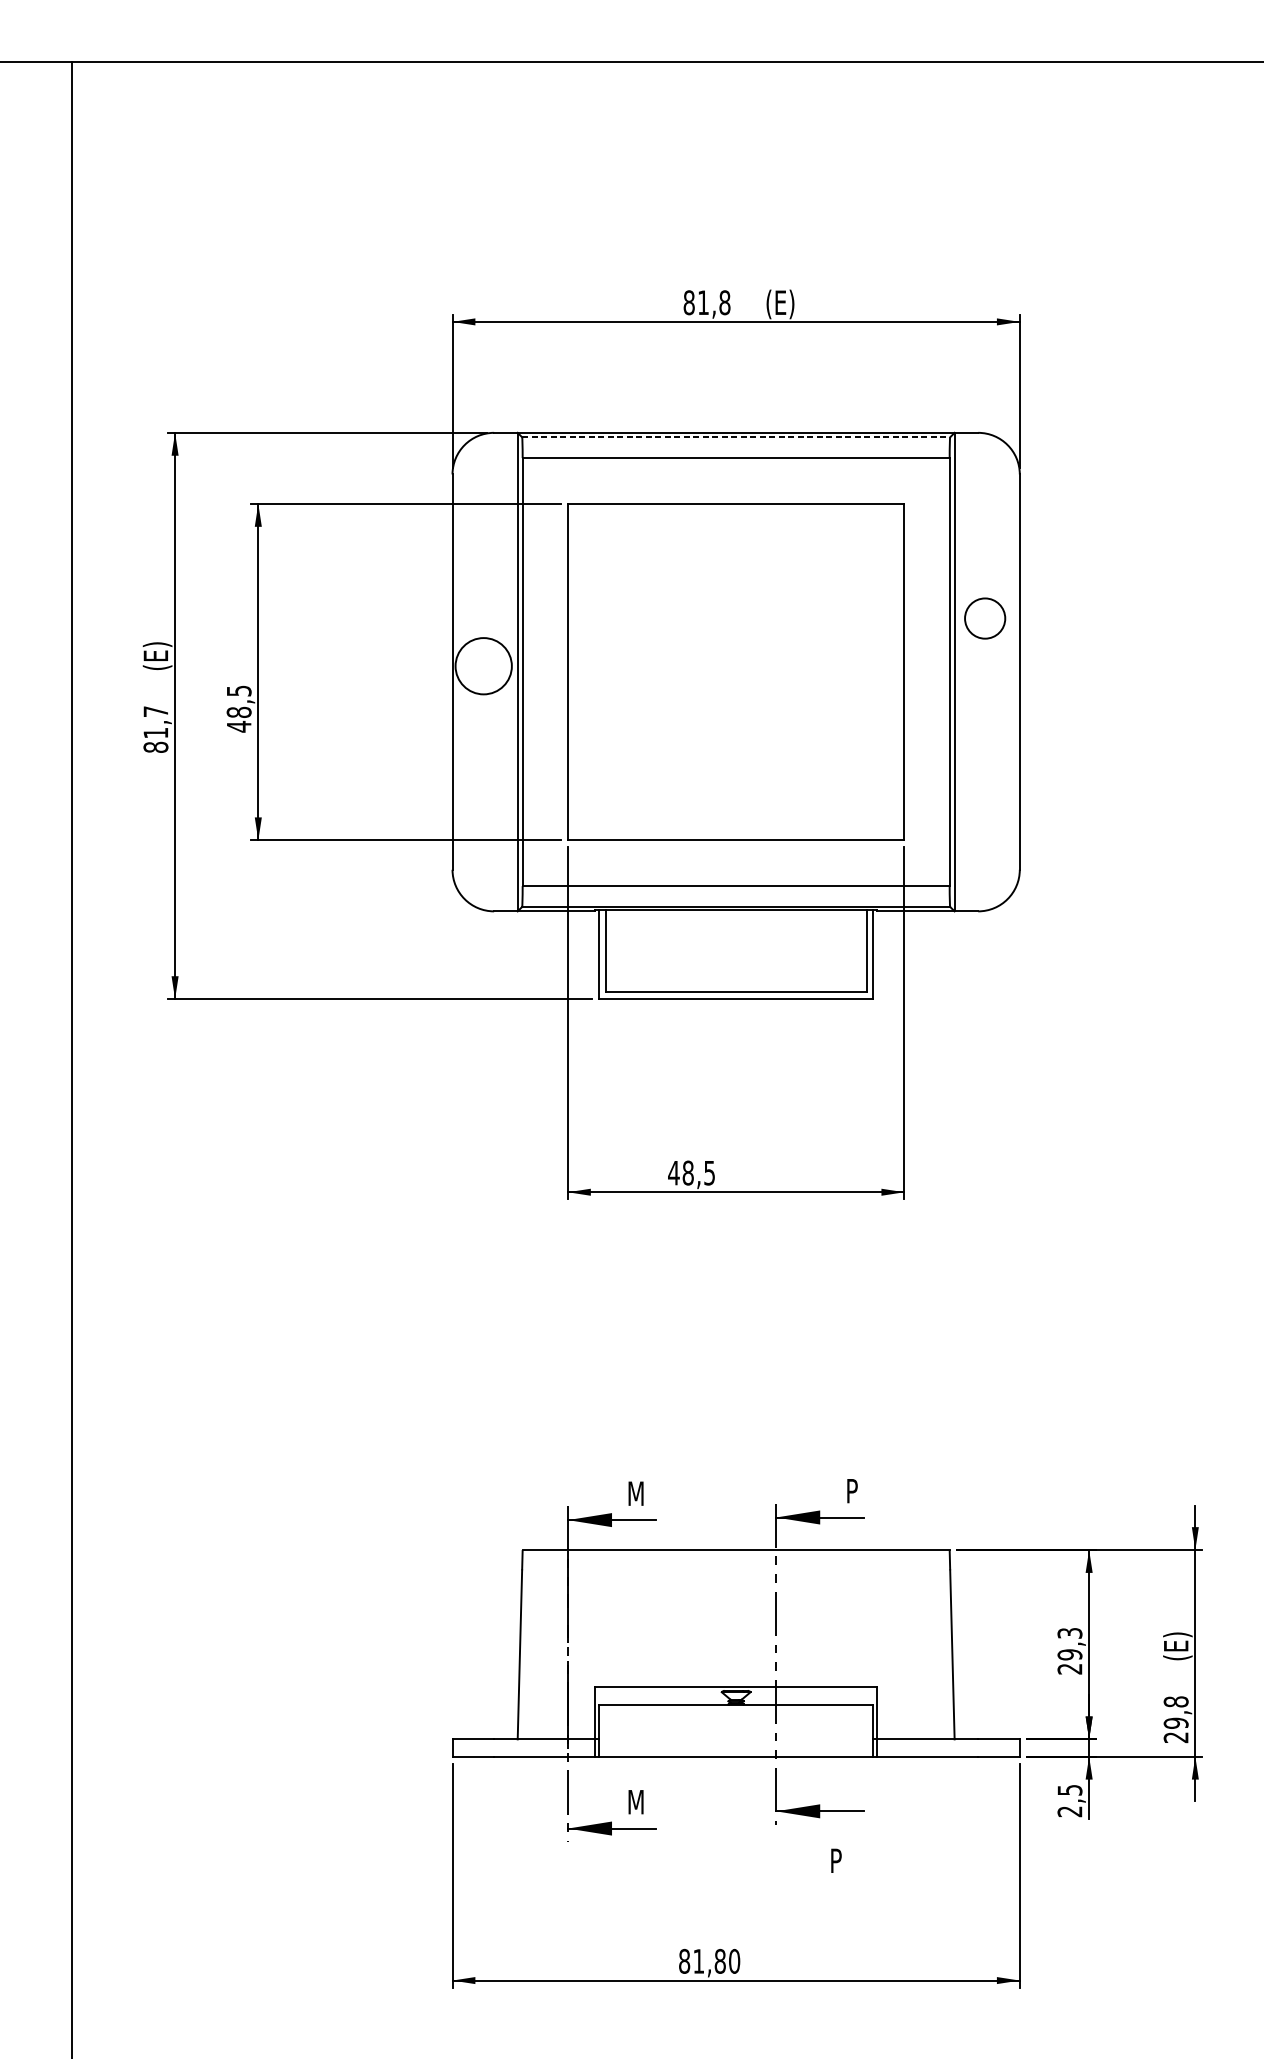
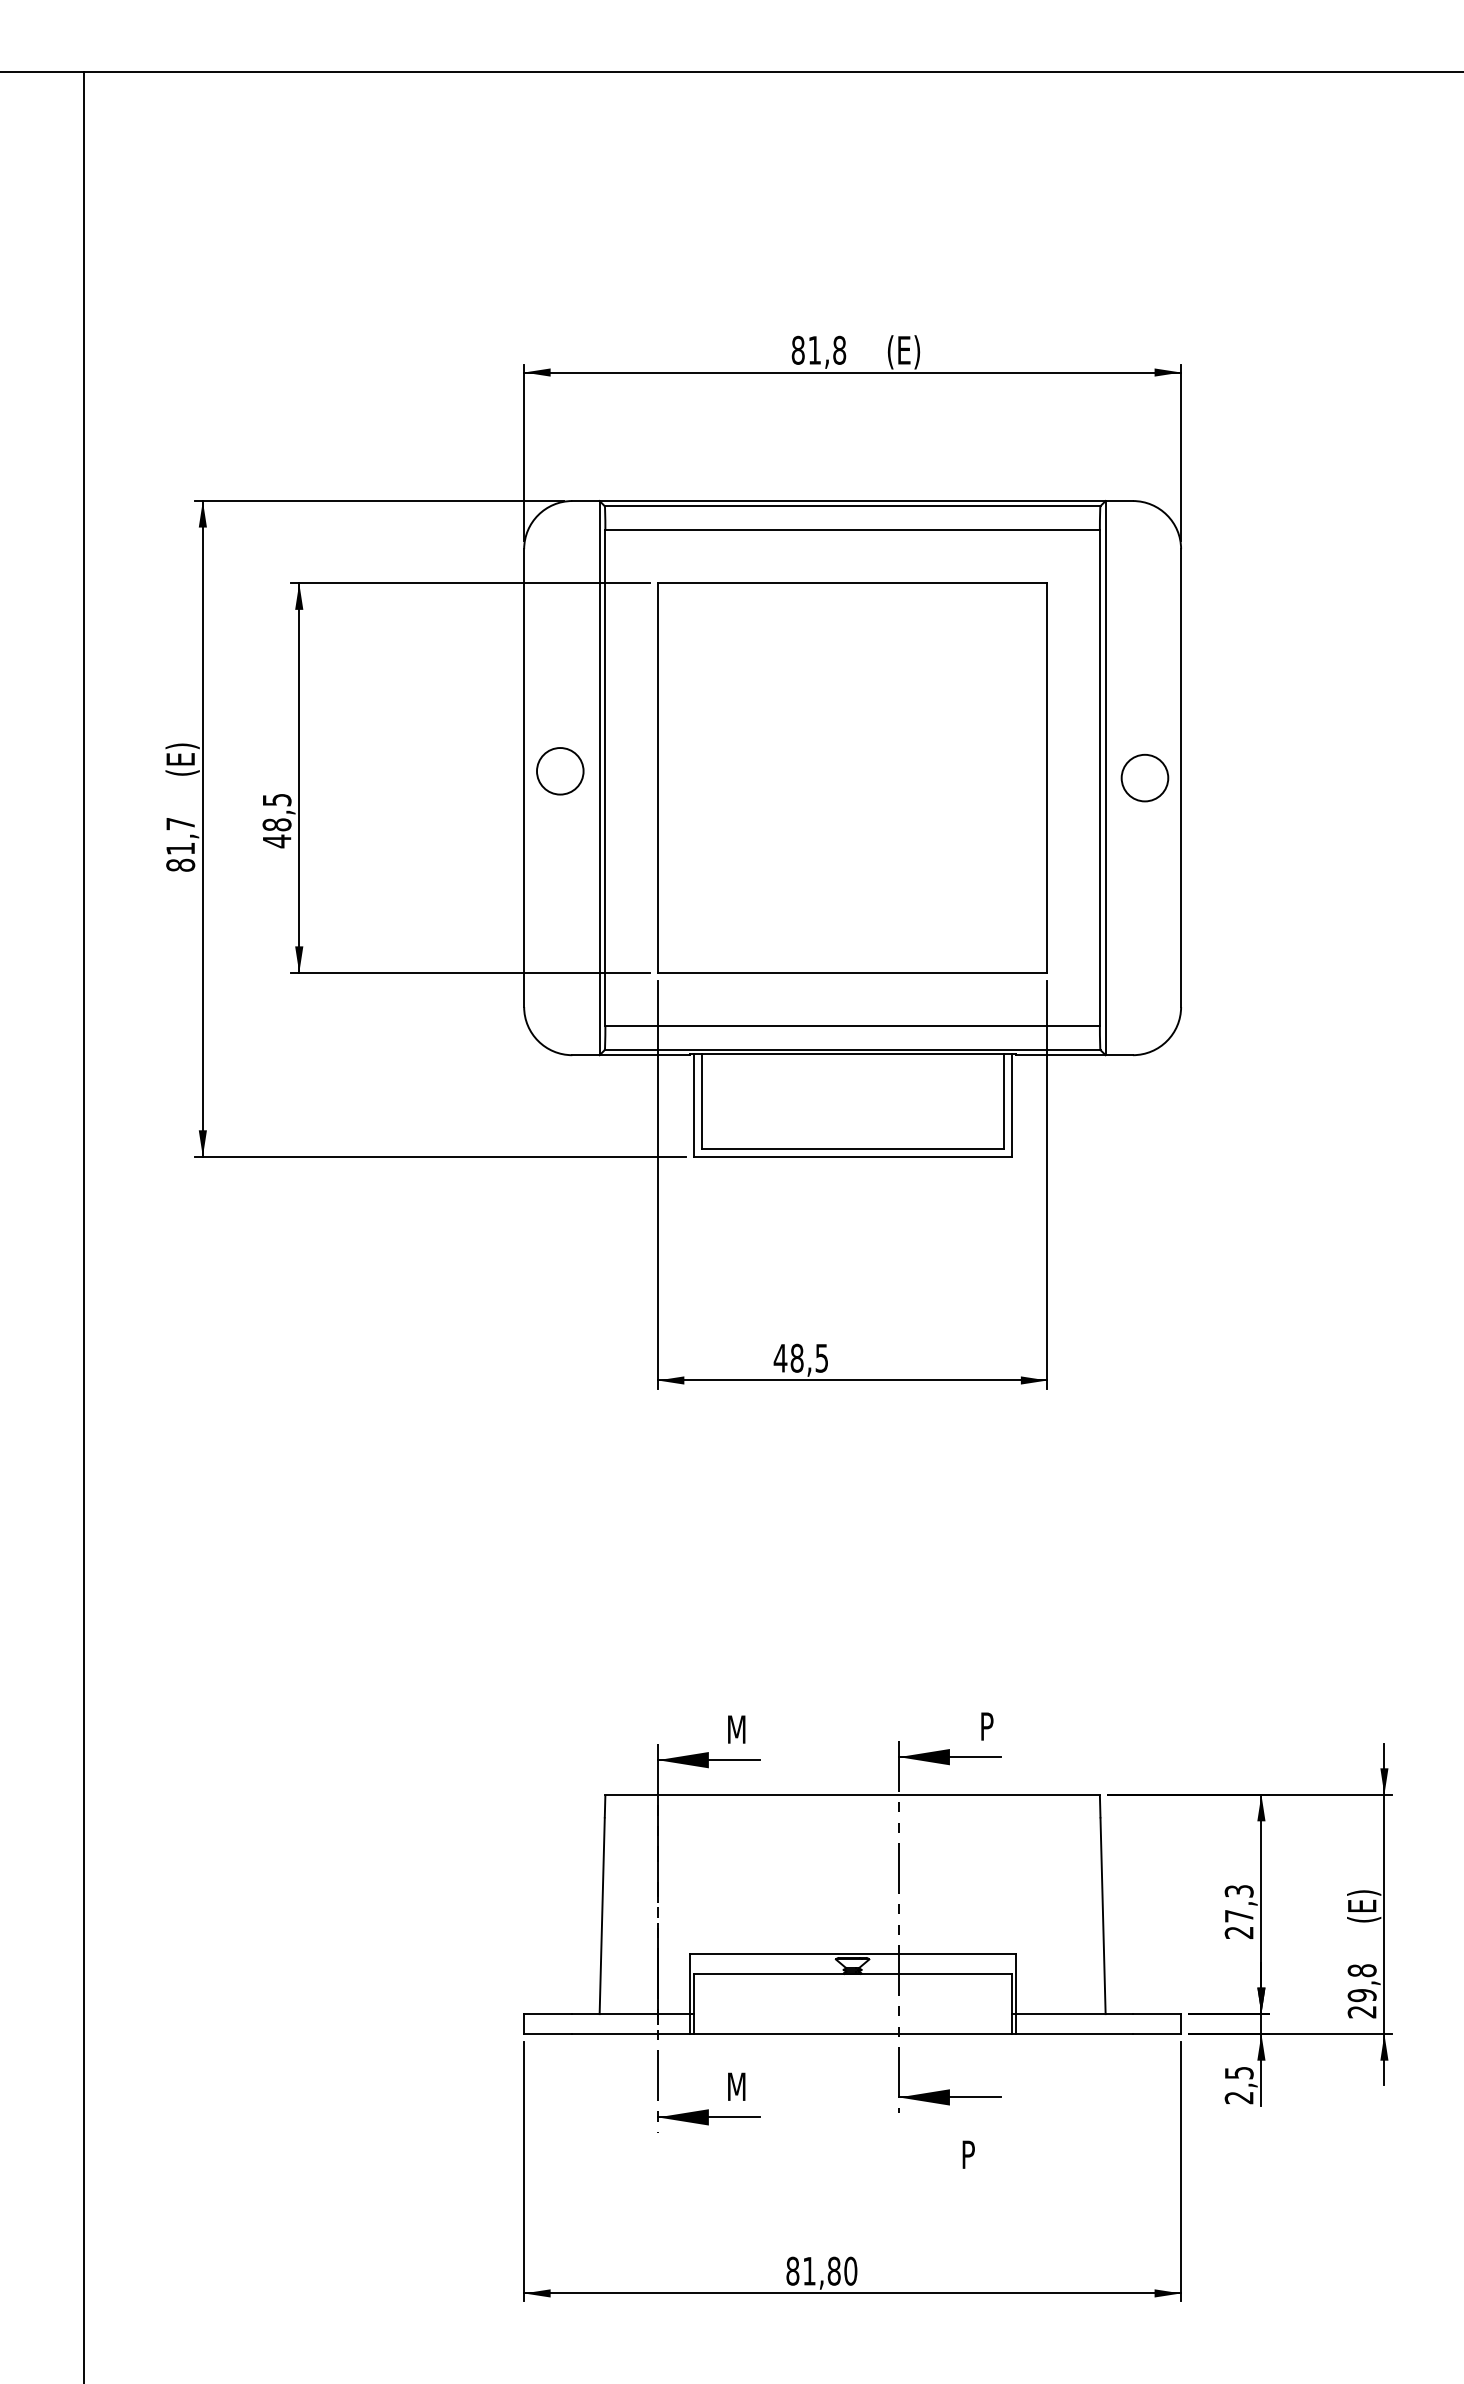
line: (736, 437) -> (852, 506), dashed -> solid
circle: (984, 618) -> (1144, 777), moved
circle: (483, 666) -> (560, 771), size x0.71
text: (1069, 1654) -> (1238, 1915), 29,3 -> 27,3

